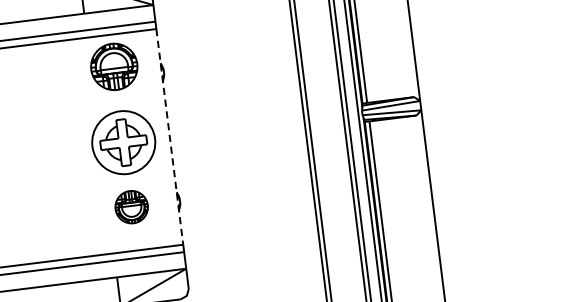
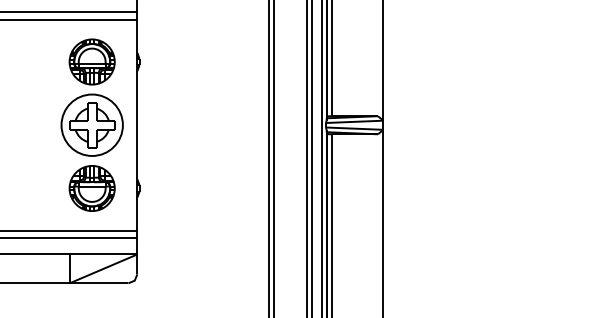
part: (113, 66) -> (91, 61), moved
line: (169, 137) -> (137, 125), dashed -> solid
part: (131, 207) -> (91, 188), size x1.43

